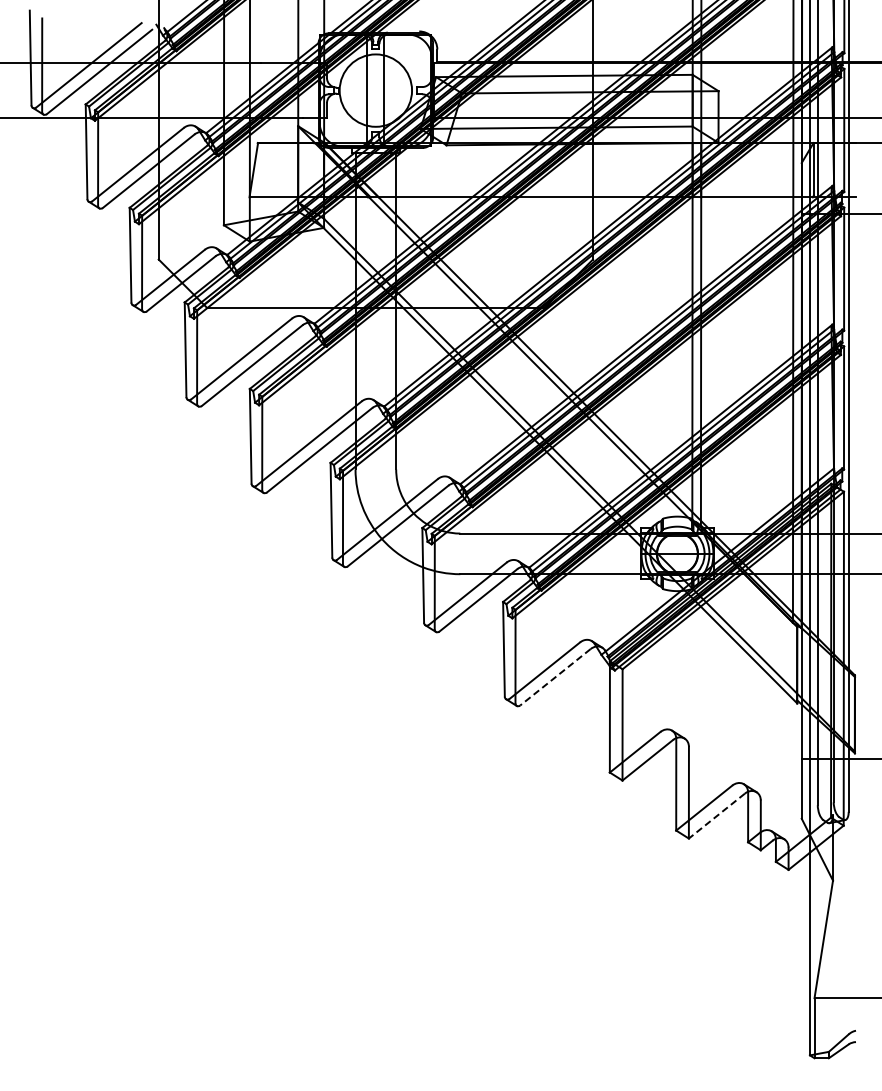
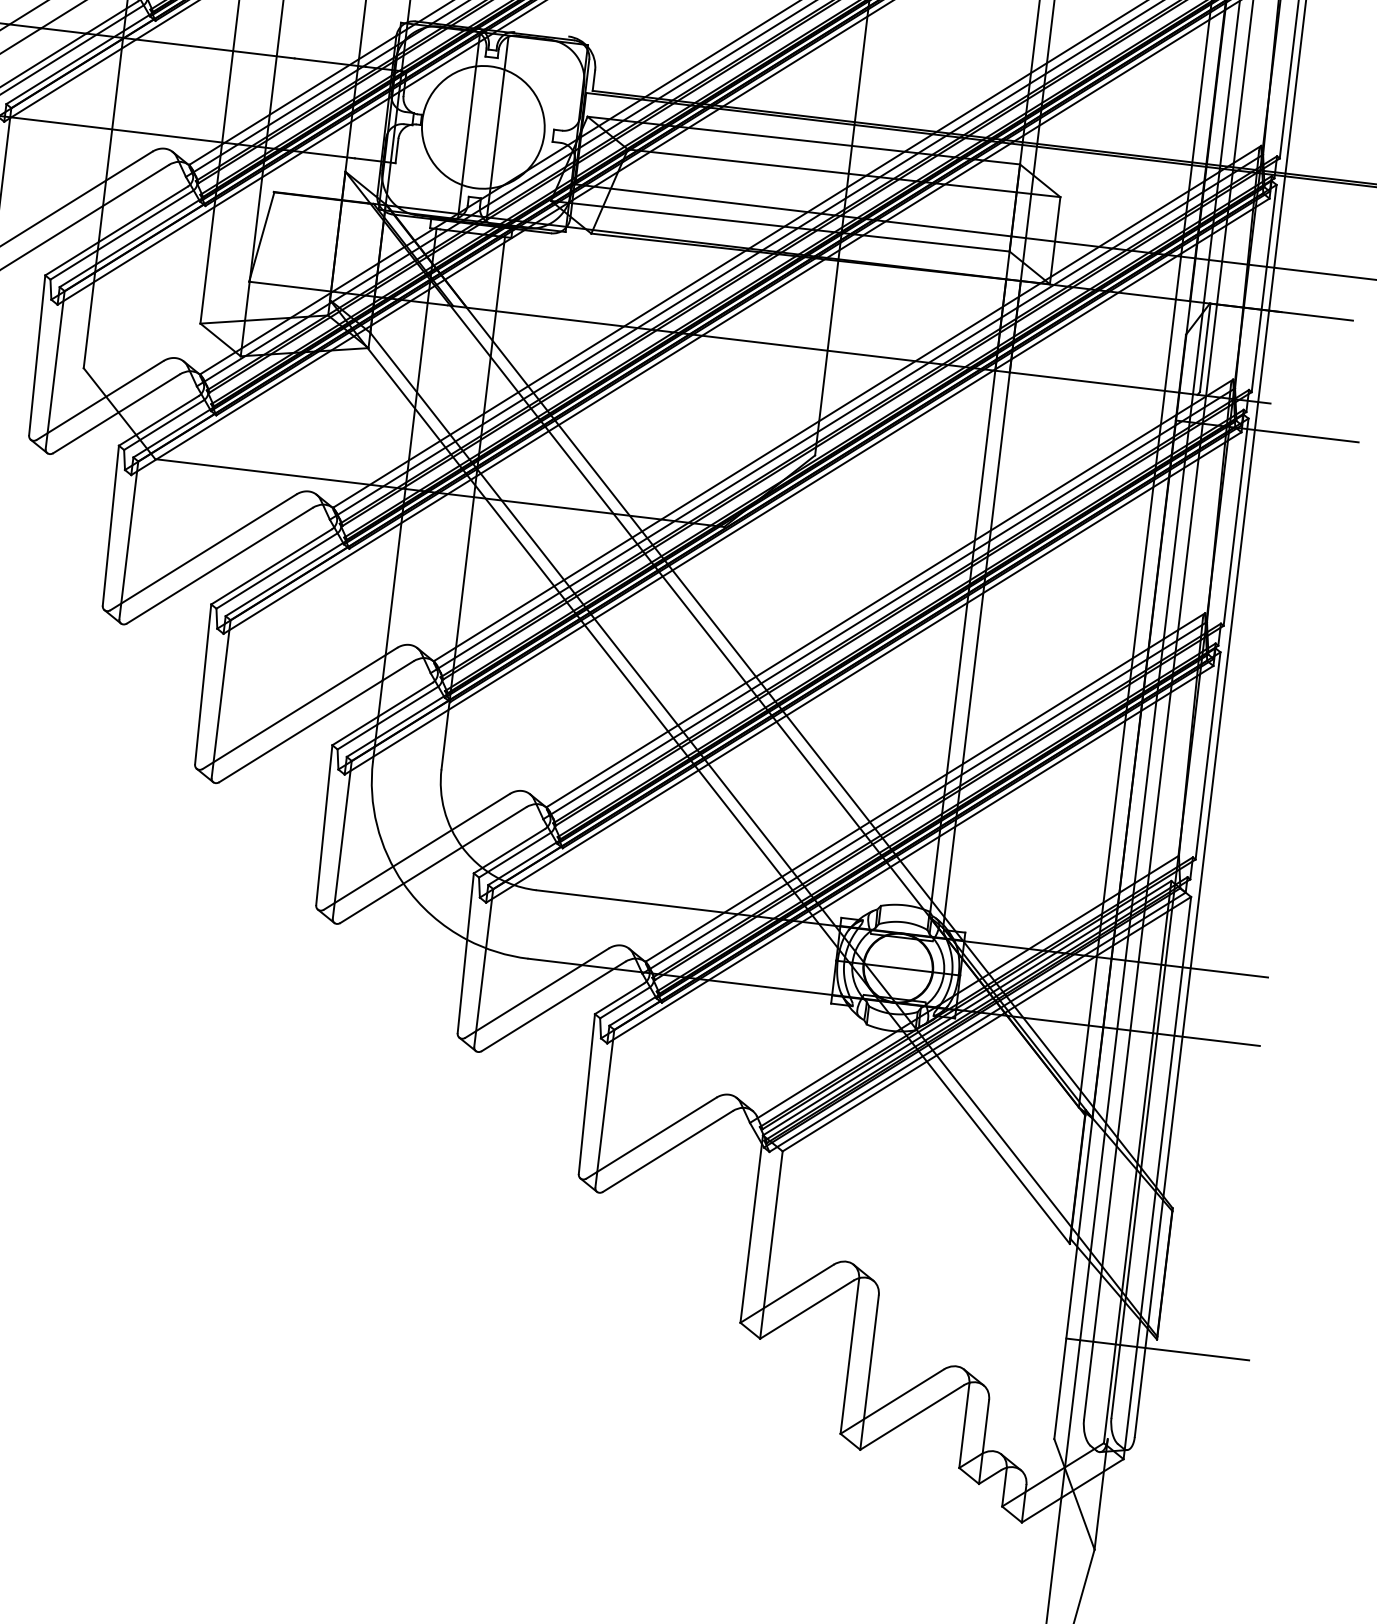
line: (555, 677) -> (668, 1151), dashed -> solid
line: (716, 816) -> (911, 1418), dashed -> solid

